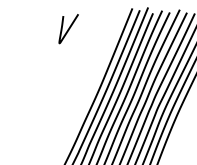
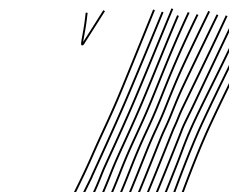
curve: (68, 28) -> (92, 27), moved

